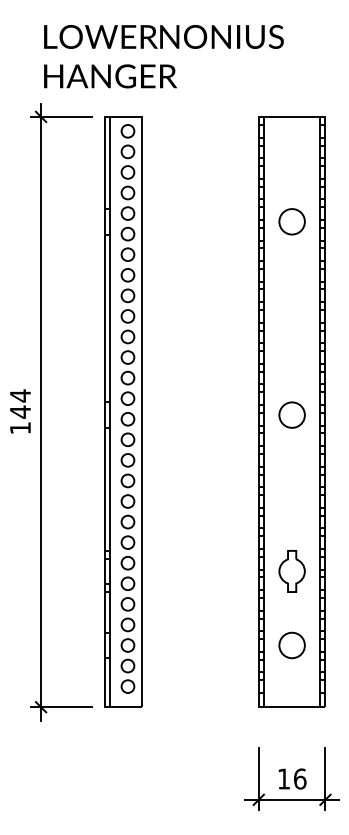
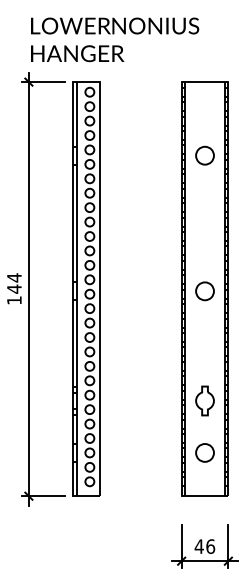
text: (282, 778) -> (198, 546), 16 -> 46

